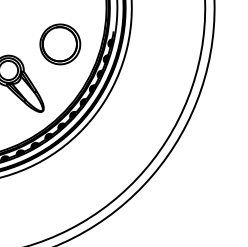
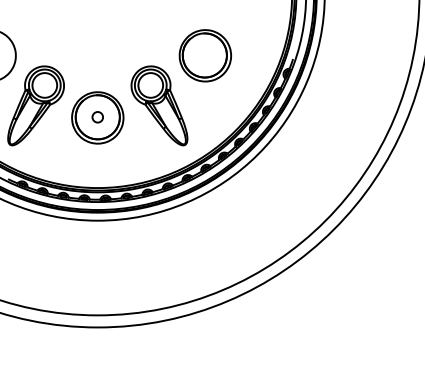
part: (59, 44) -> (204, 55), moved

